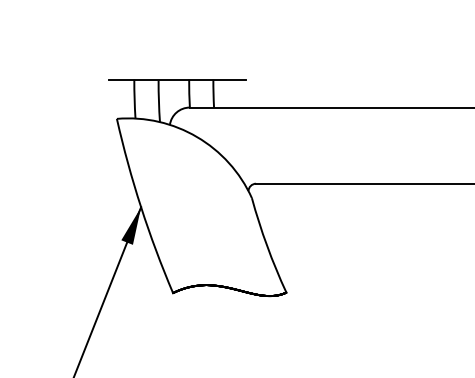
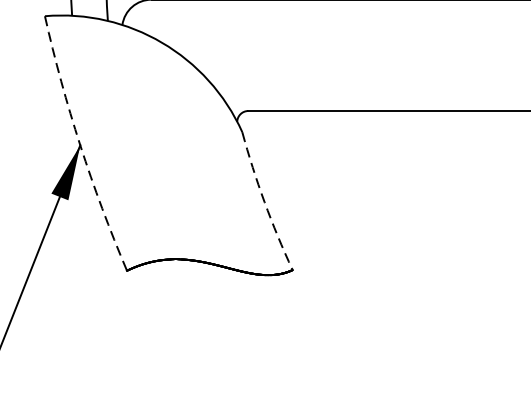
arc: (141, 207) -> (80, 145), solid -> dashed
arc: (267, 246) -> (265, 202), solid -> dashed

